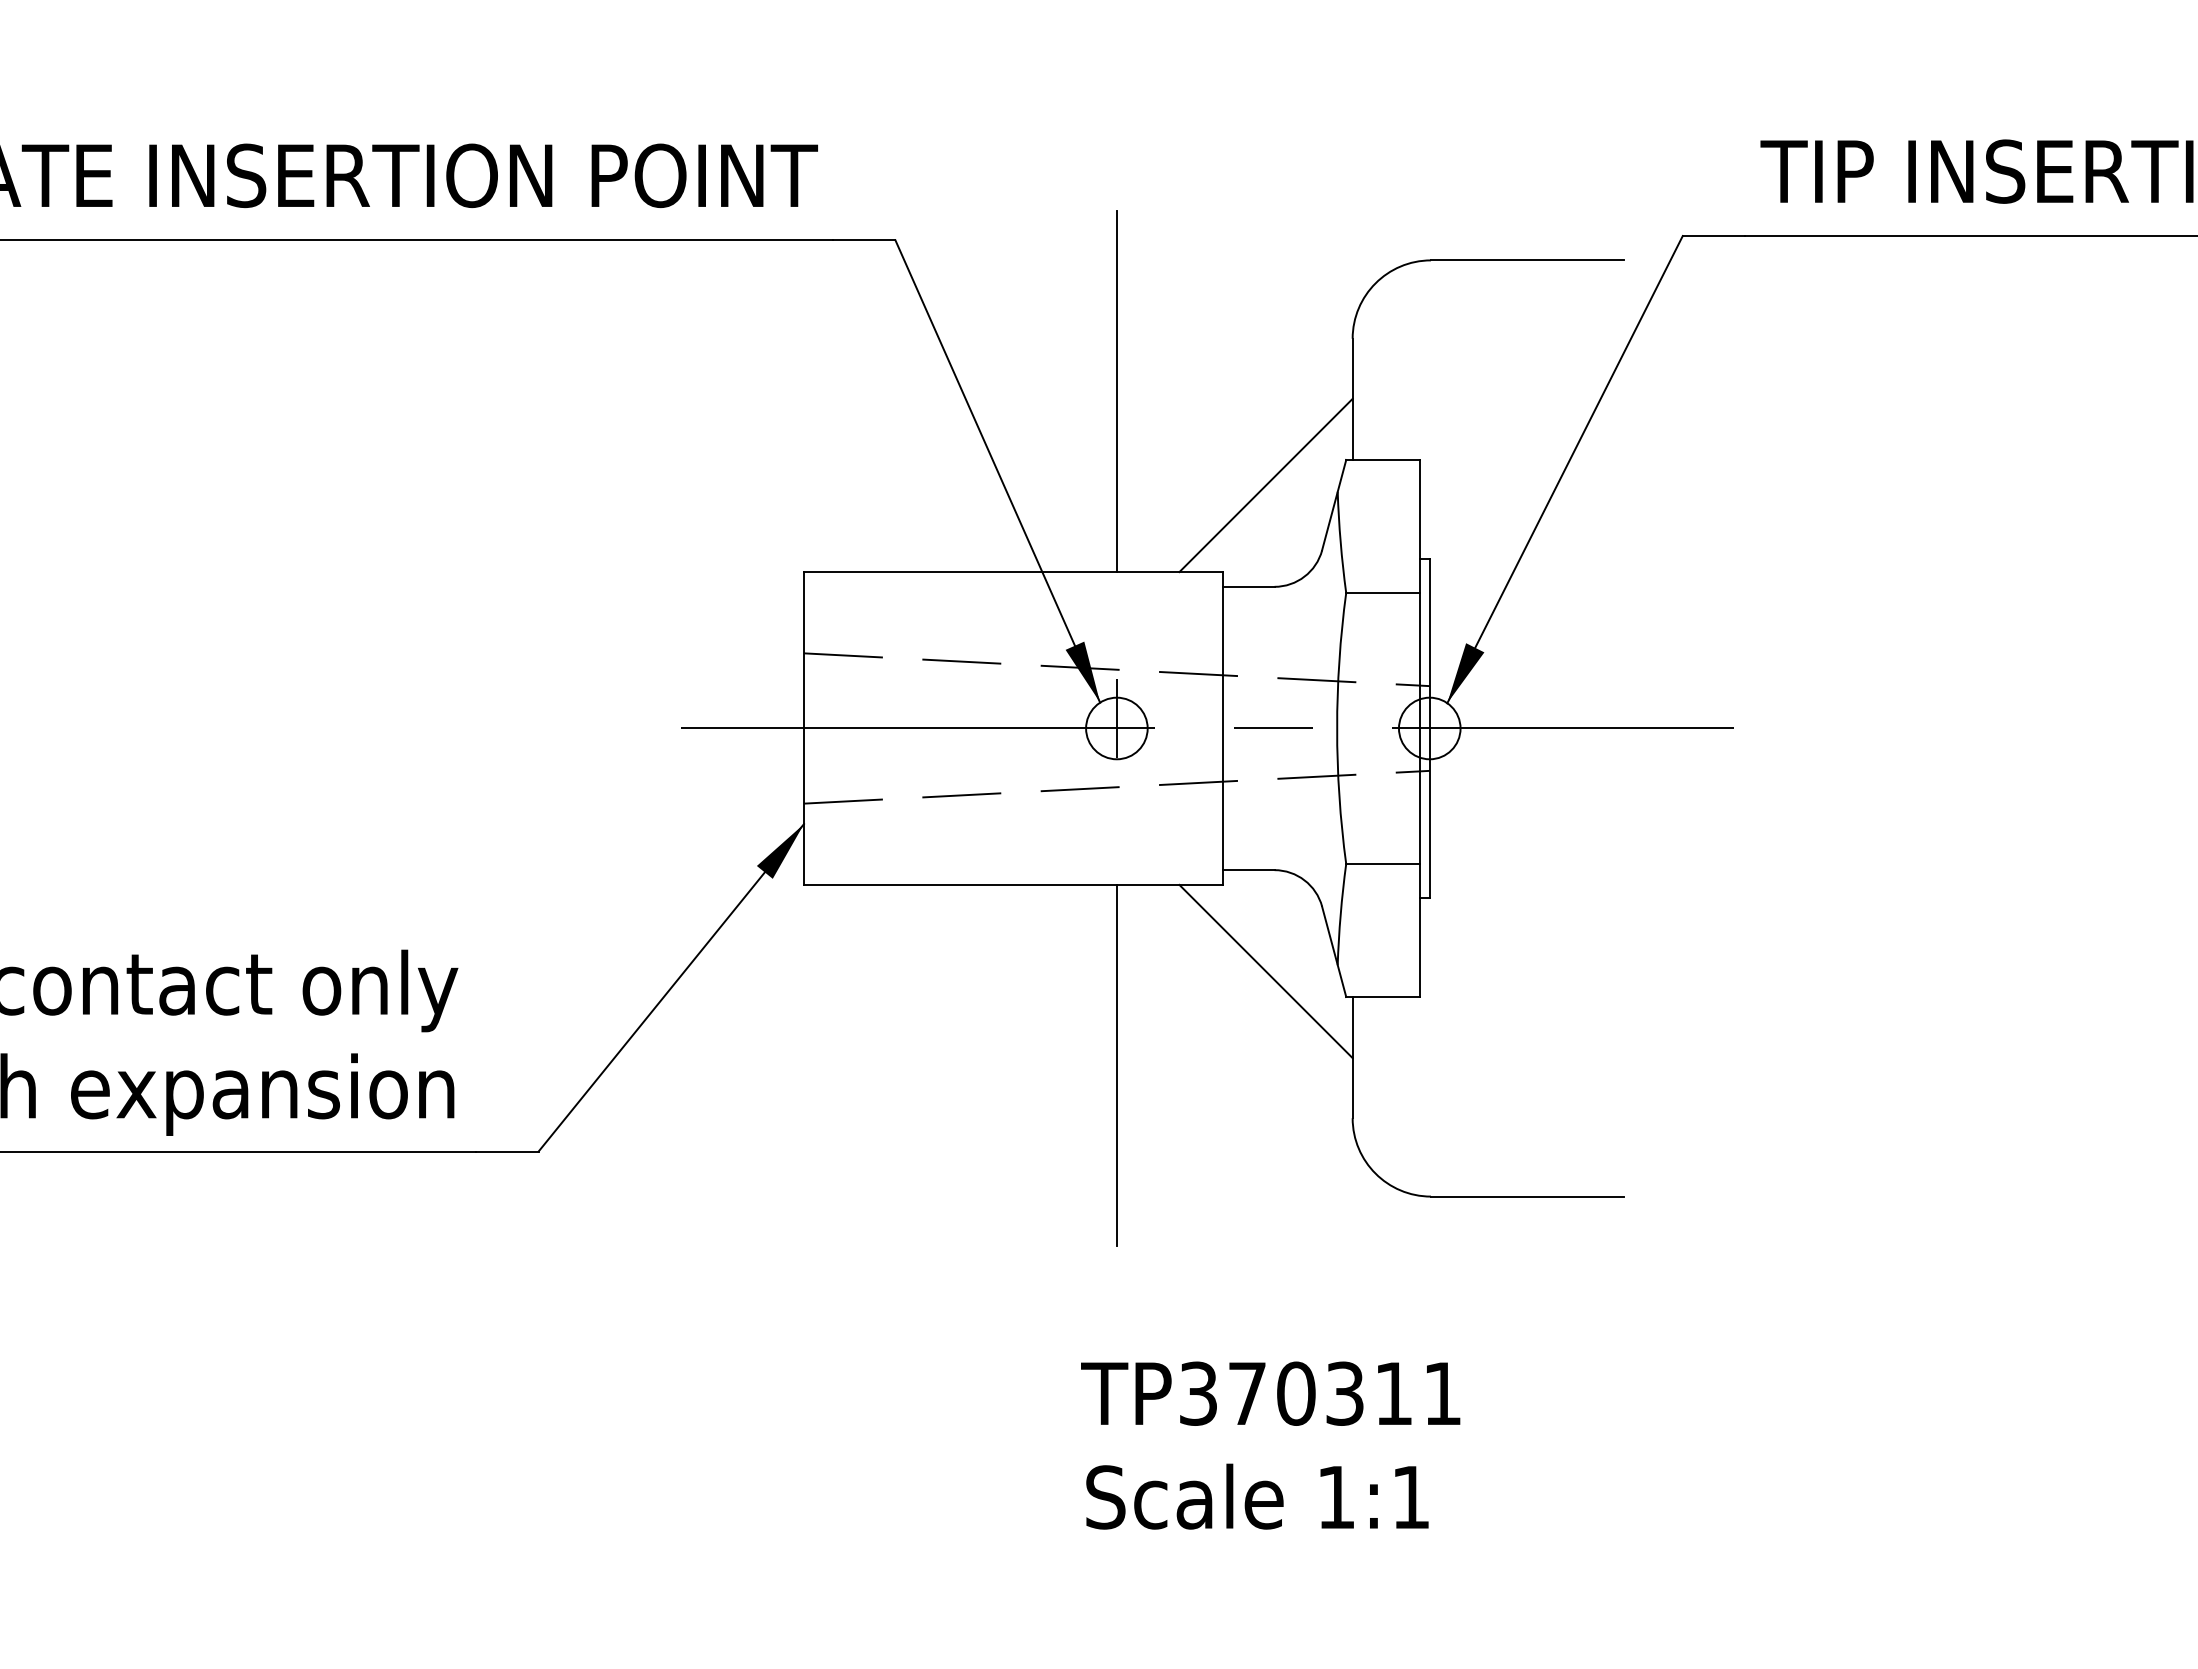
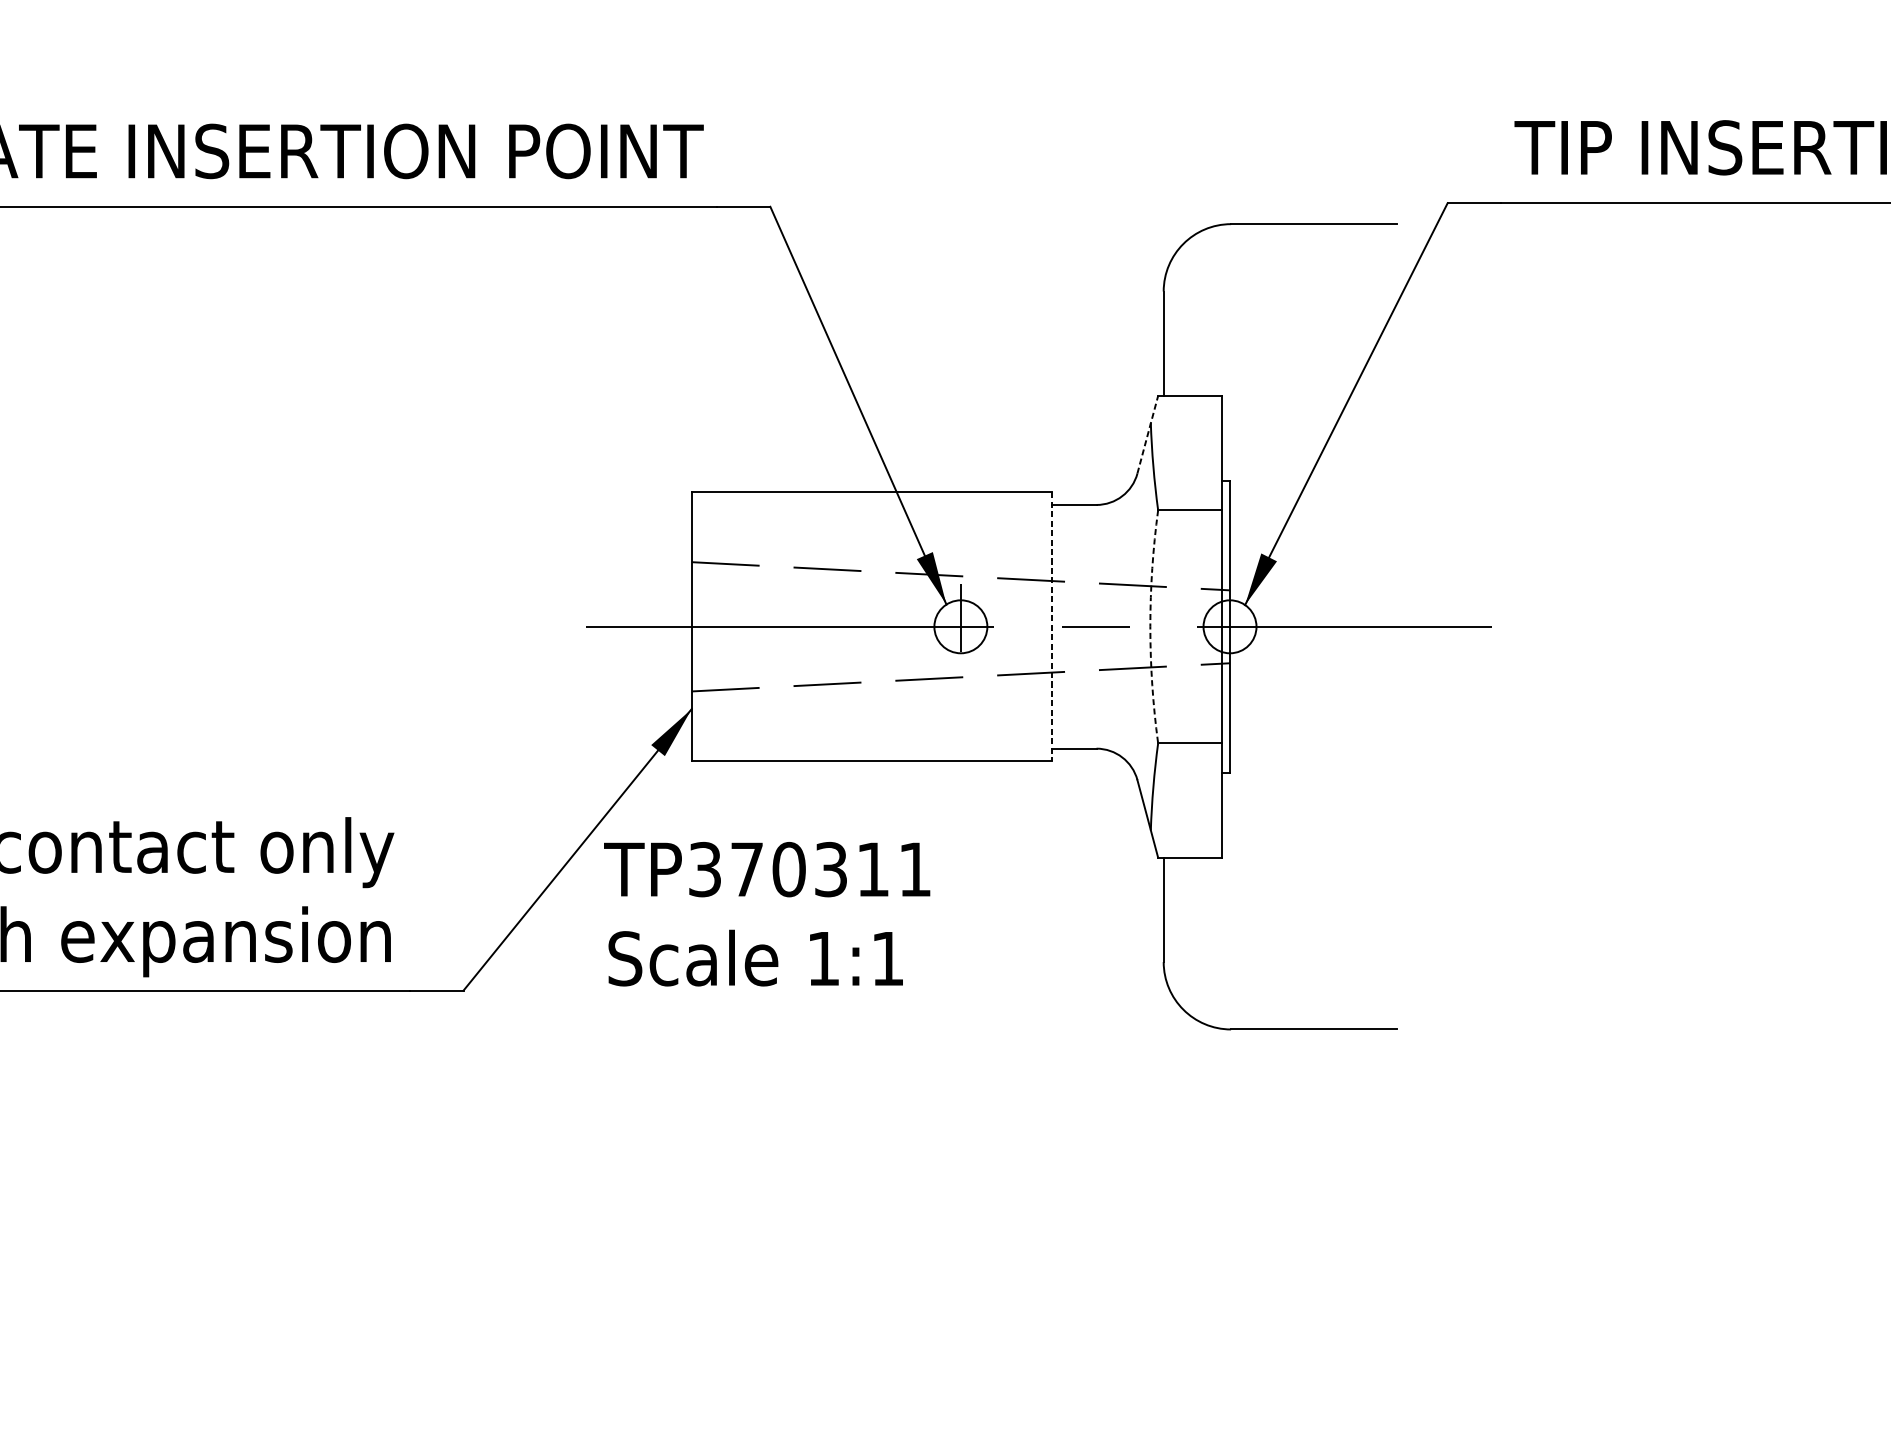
line: (1116, 391) -> (960, 336), removed
line: (1265, 485) -> (1088, 417), removed
line: (1334, 505) -> (1148, 434), solid -> dashed
arc: (1337, 728) -> (1150, 626), solid -> dashed
line: (1222, 729) -> (1051, 627), solid -> dashed
line: (1265, 971) -> (1088, 835), removed
line: (1116, 1064) -> (960, 915), removed
text: (1270, 1445) -> (767, 914), moved

